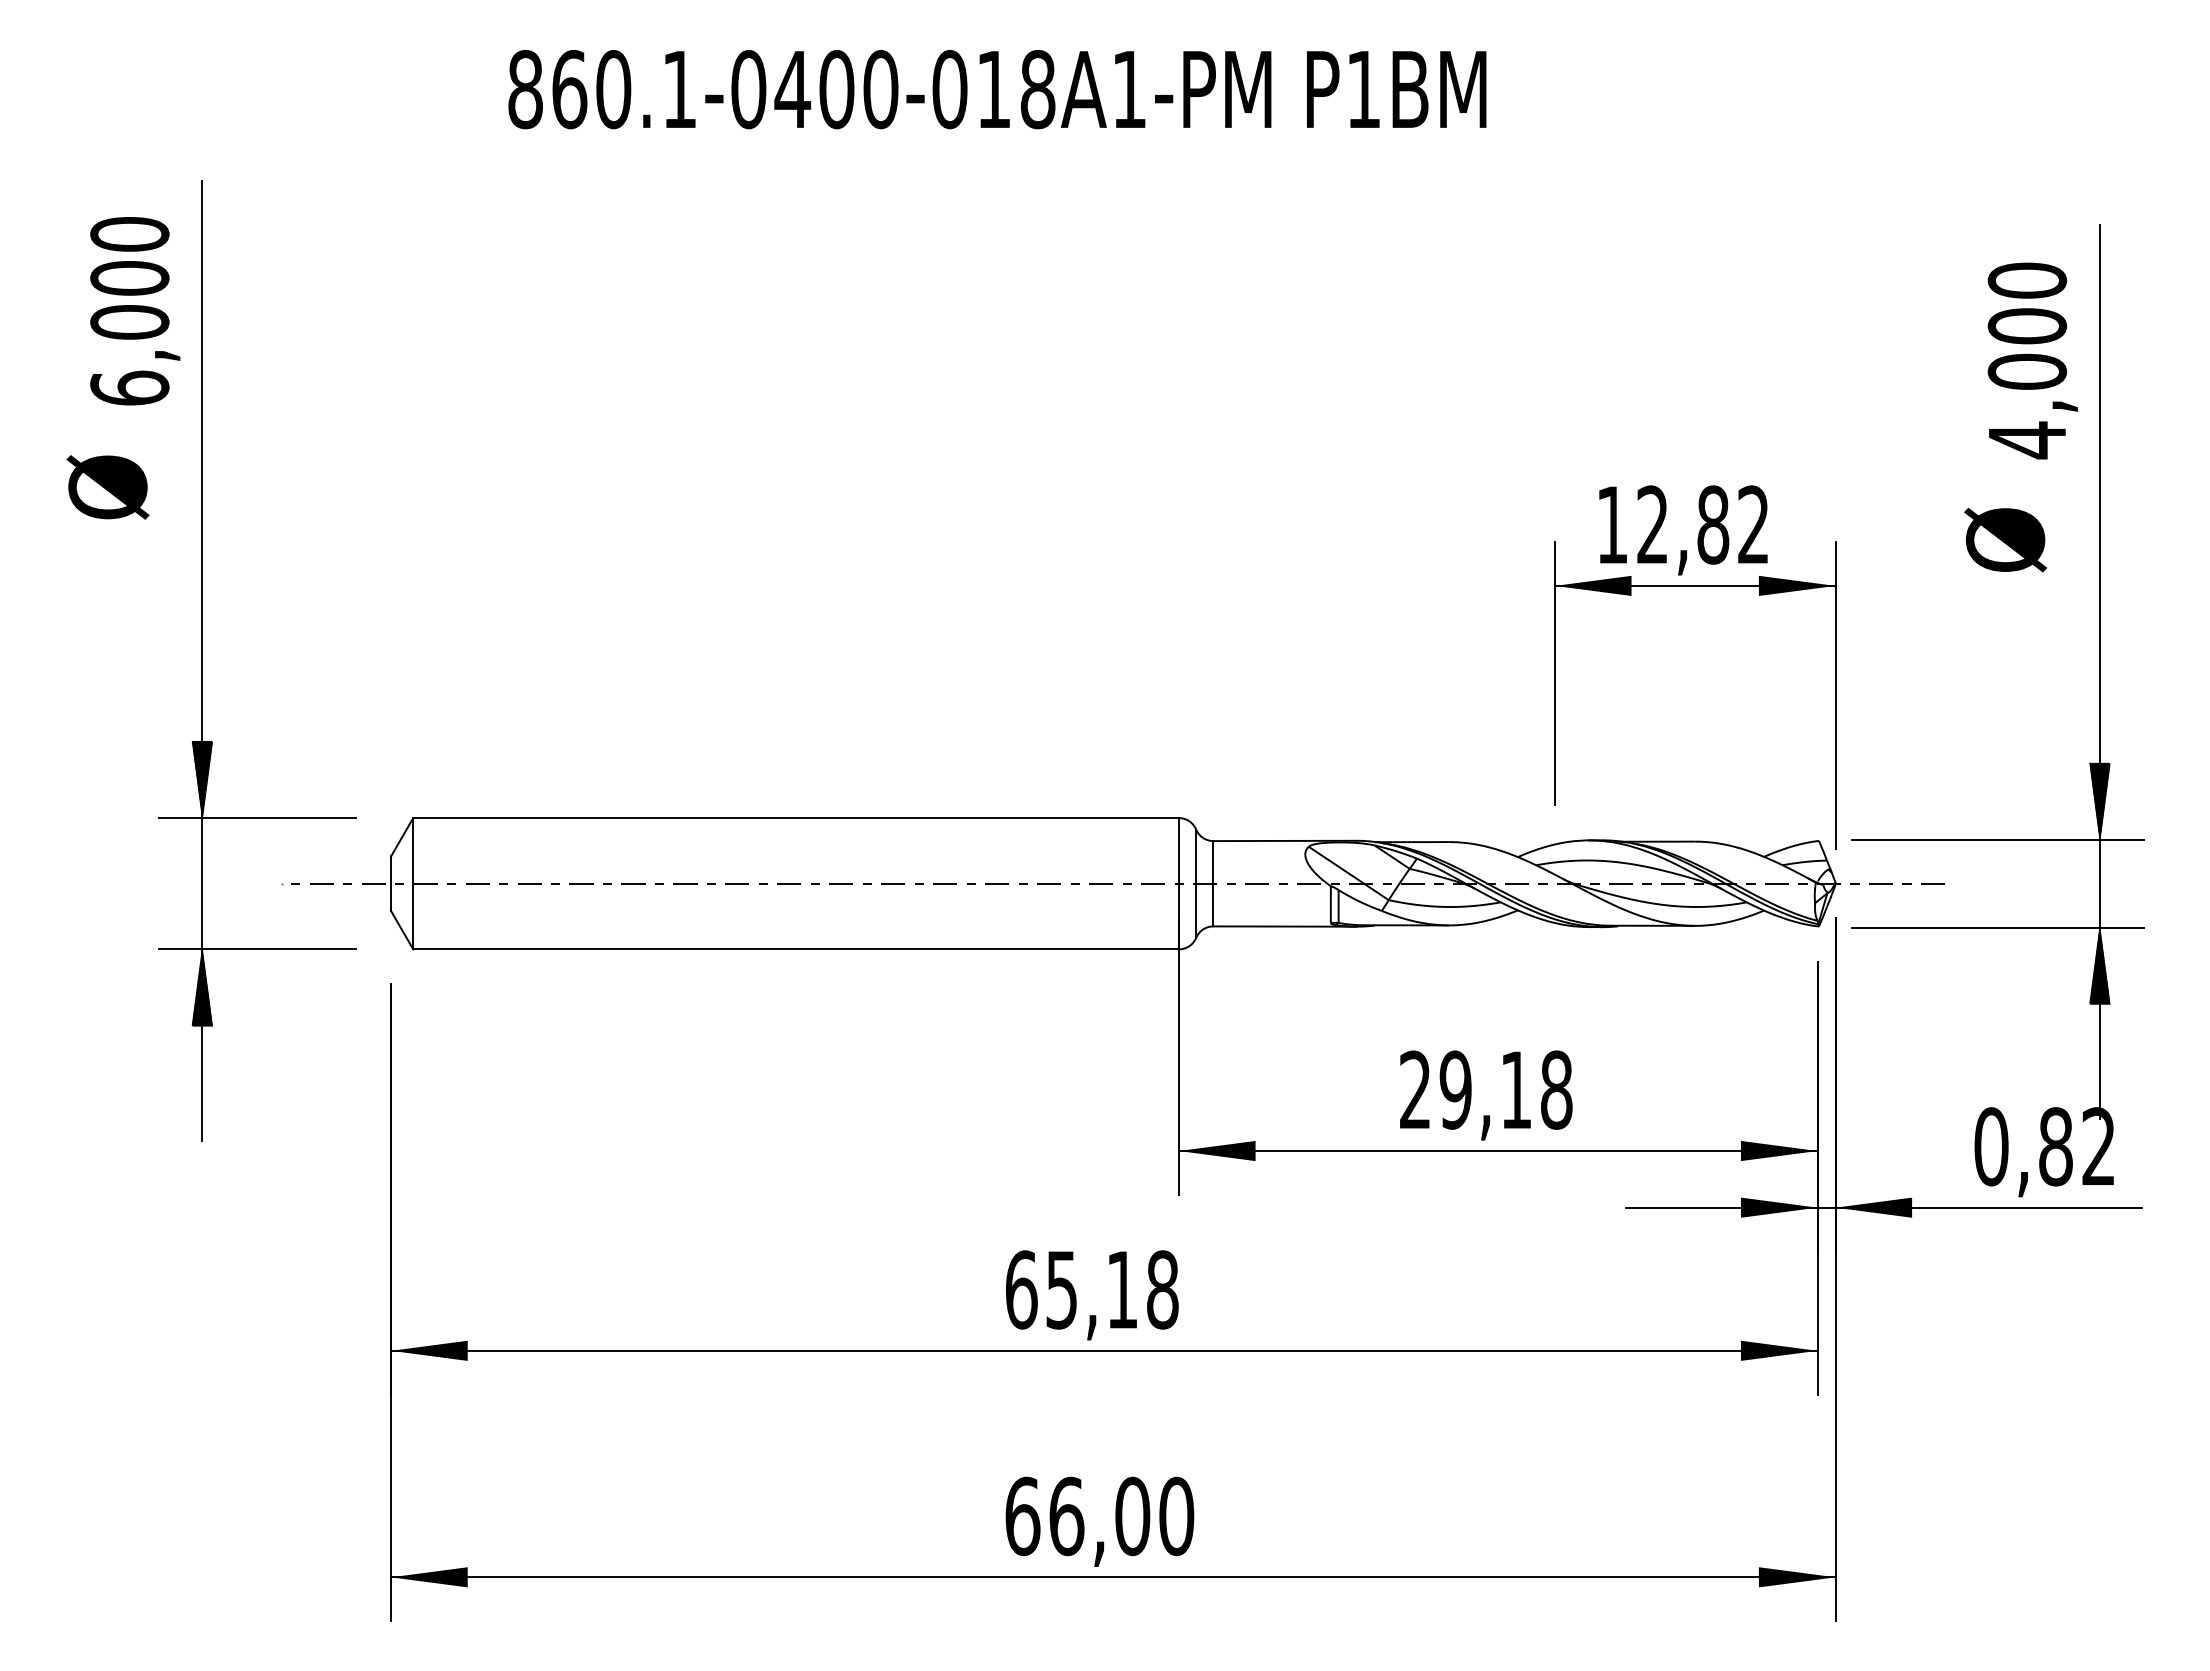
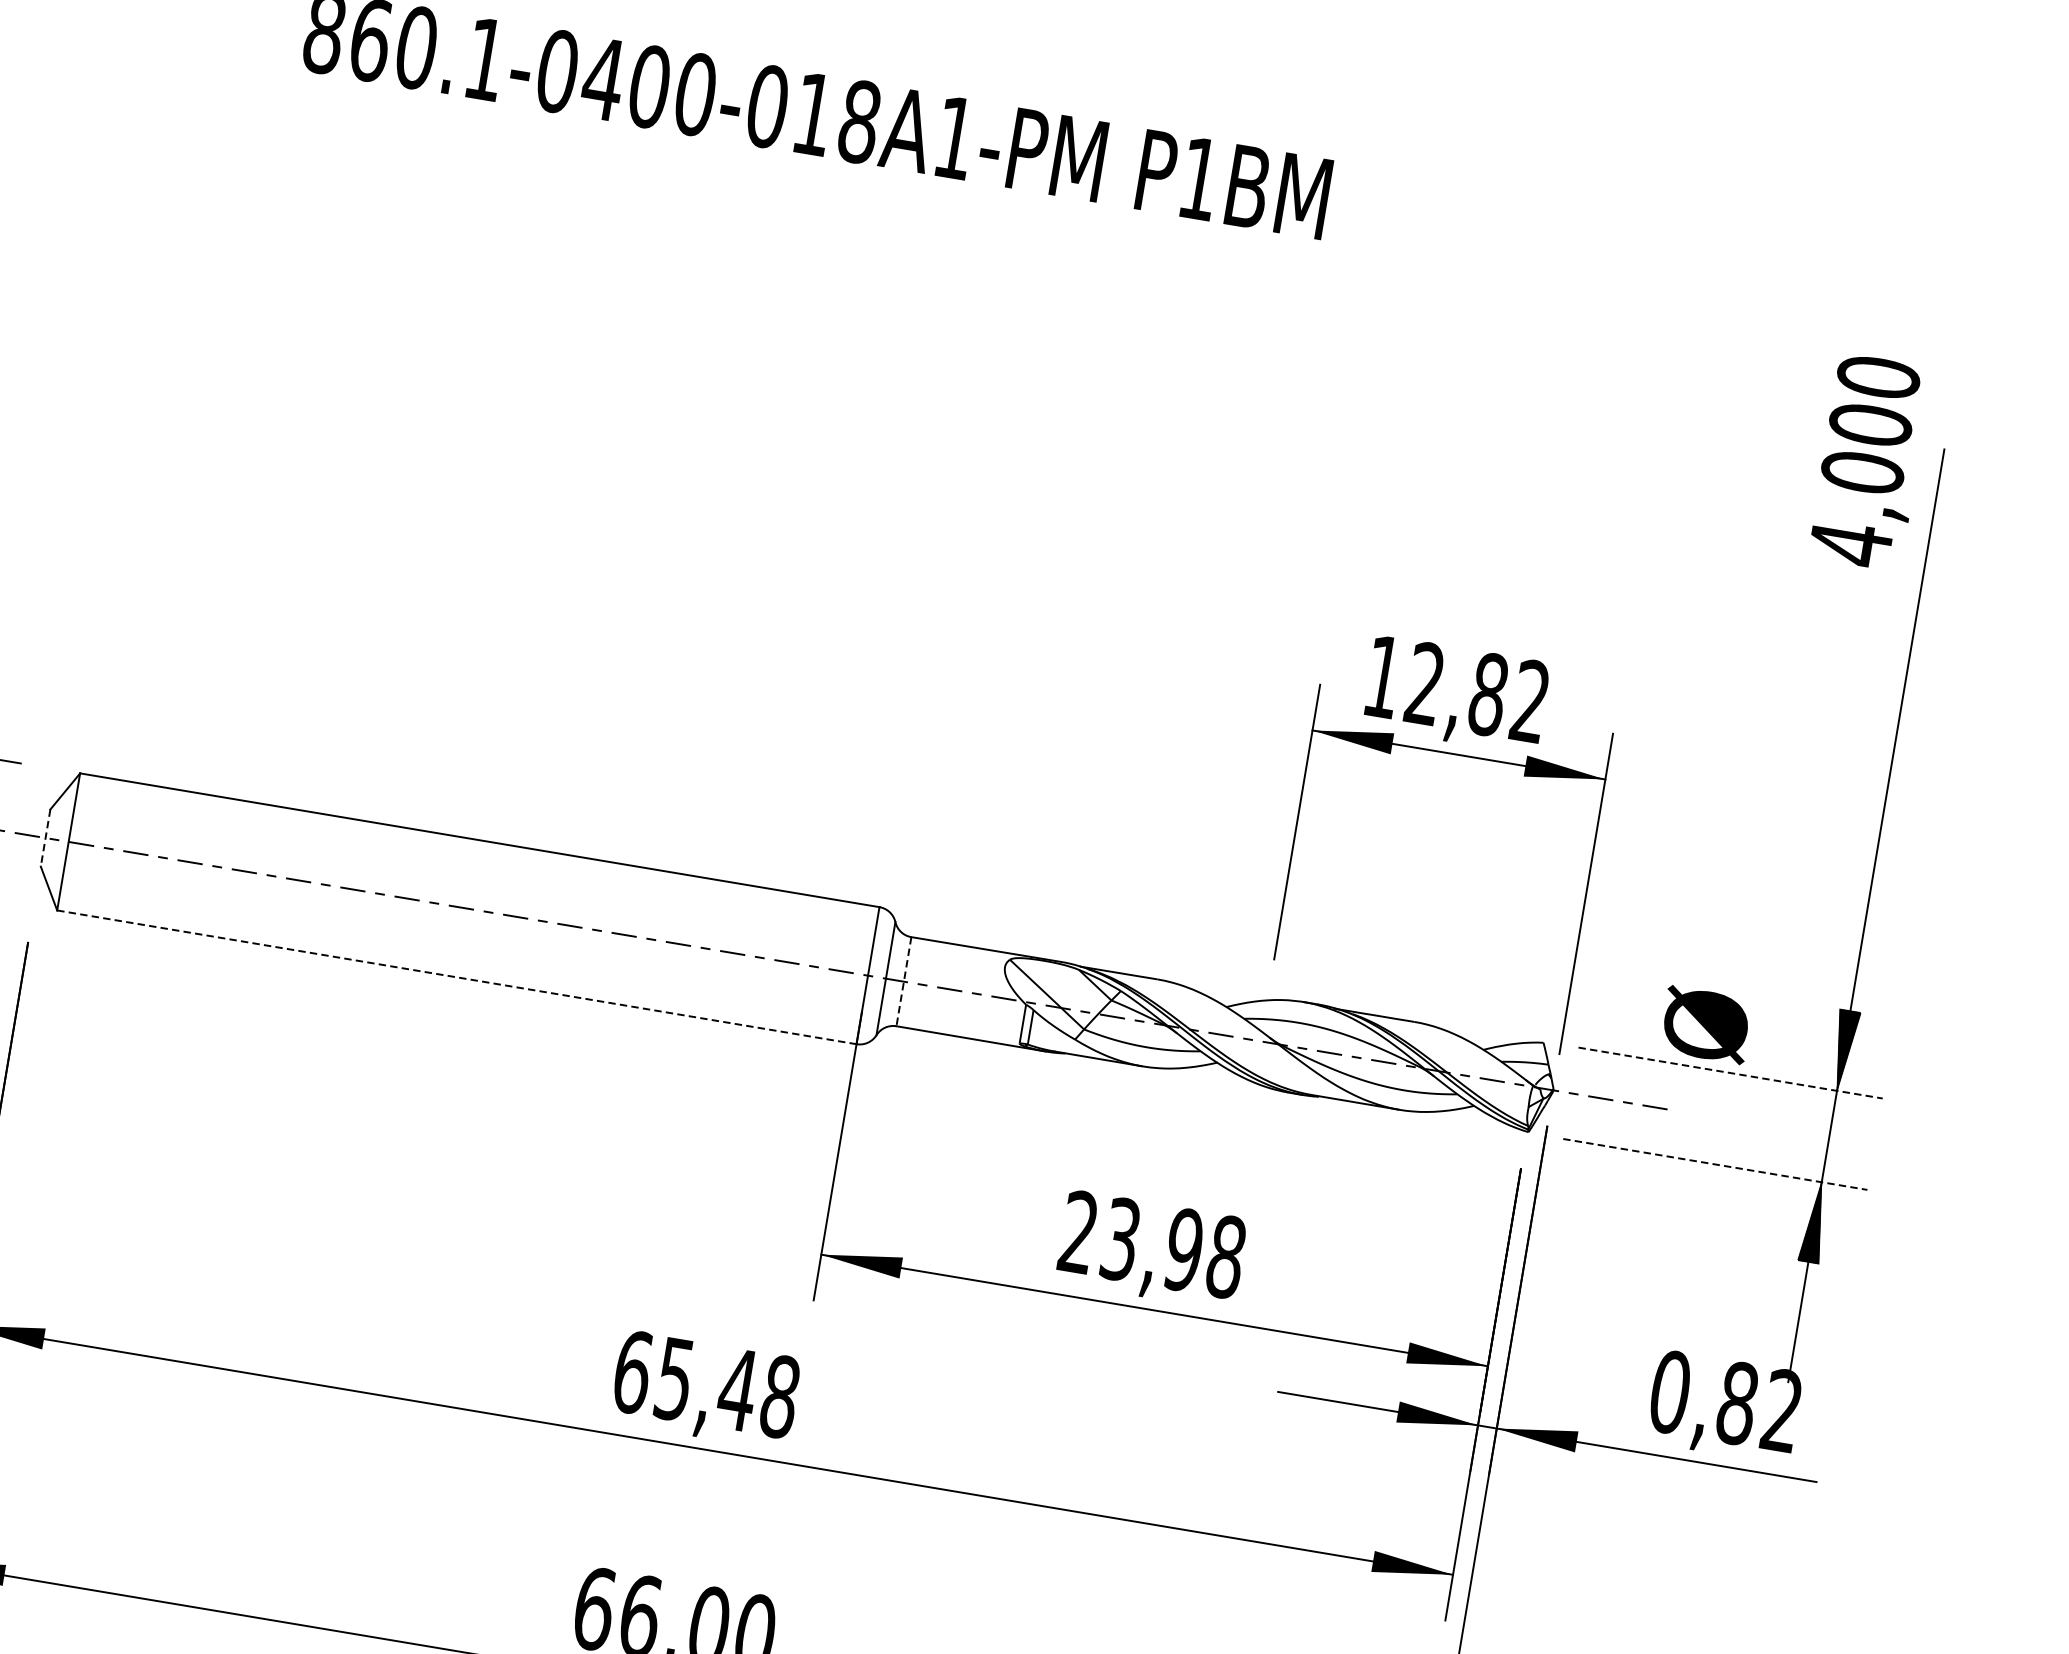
text: (2032, 360) -> (1869, 461), moved
text: (2005, 539) -> (1706, 1024), moved
line: (1997, 839) -> (1730, 1072), solid -> dashed
line: (1213, 883) -> (904, 981), solid -> dashed
line: (391, 884) -> (45, 838), solid -> dashed
line: (1997, 927) -> (1714, 1164), solid -> dashed
line: (796, 949) -> (457, 977), solid -> dashed
text: (1485, 1089) -> (1152, 1244), 29,18 -> 23,98
text: (1122, 1289) -> (738, 1389), 65,18 -> 65,48

